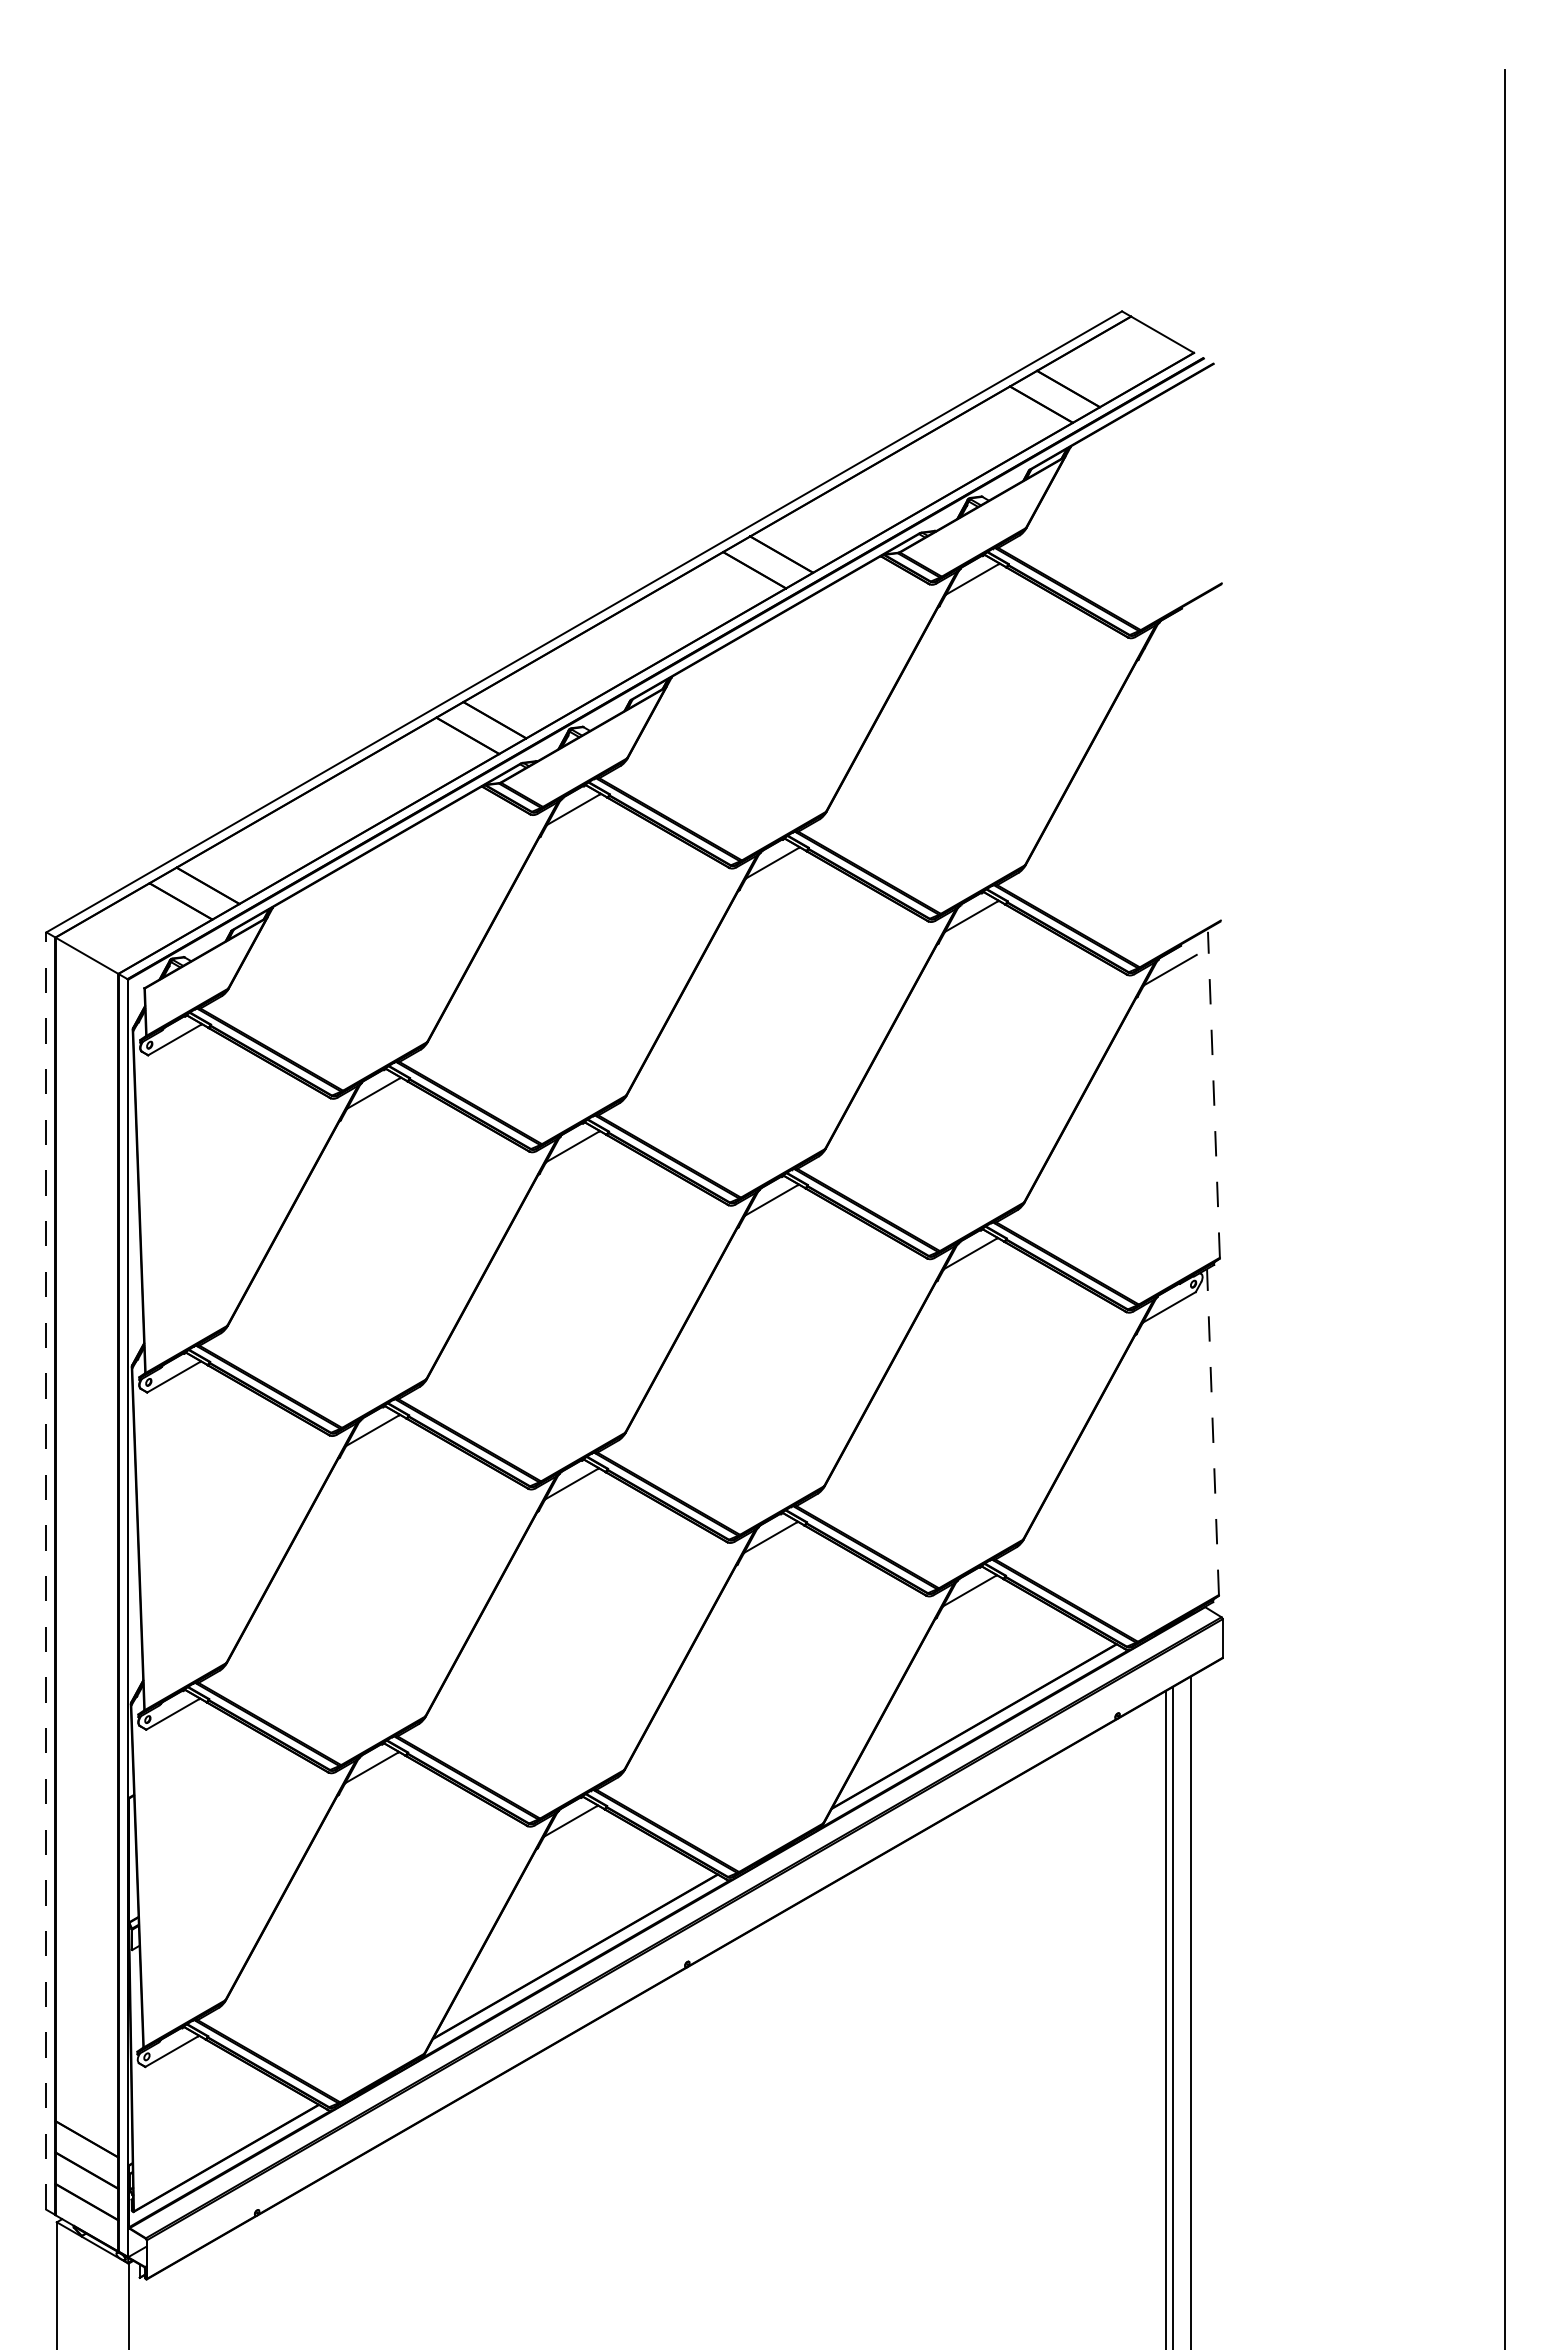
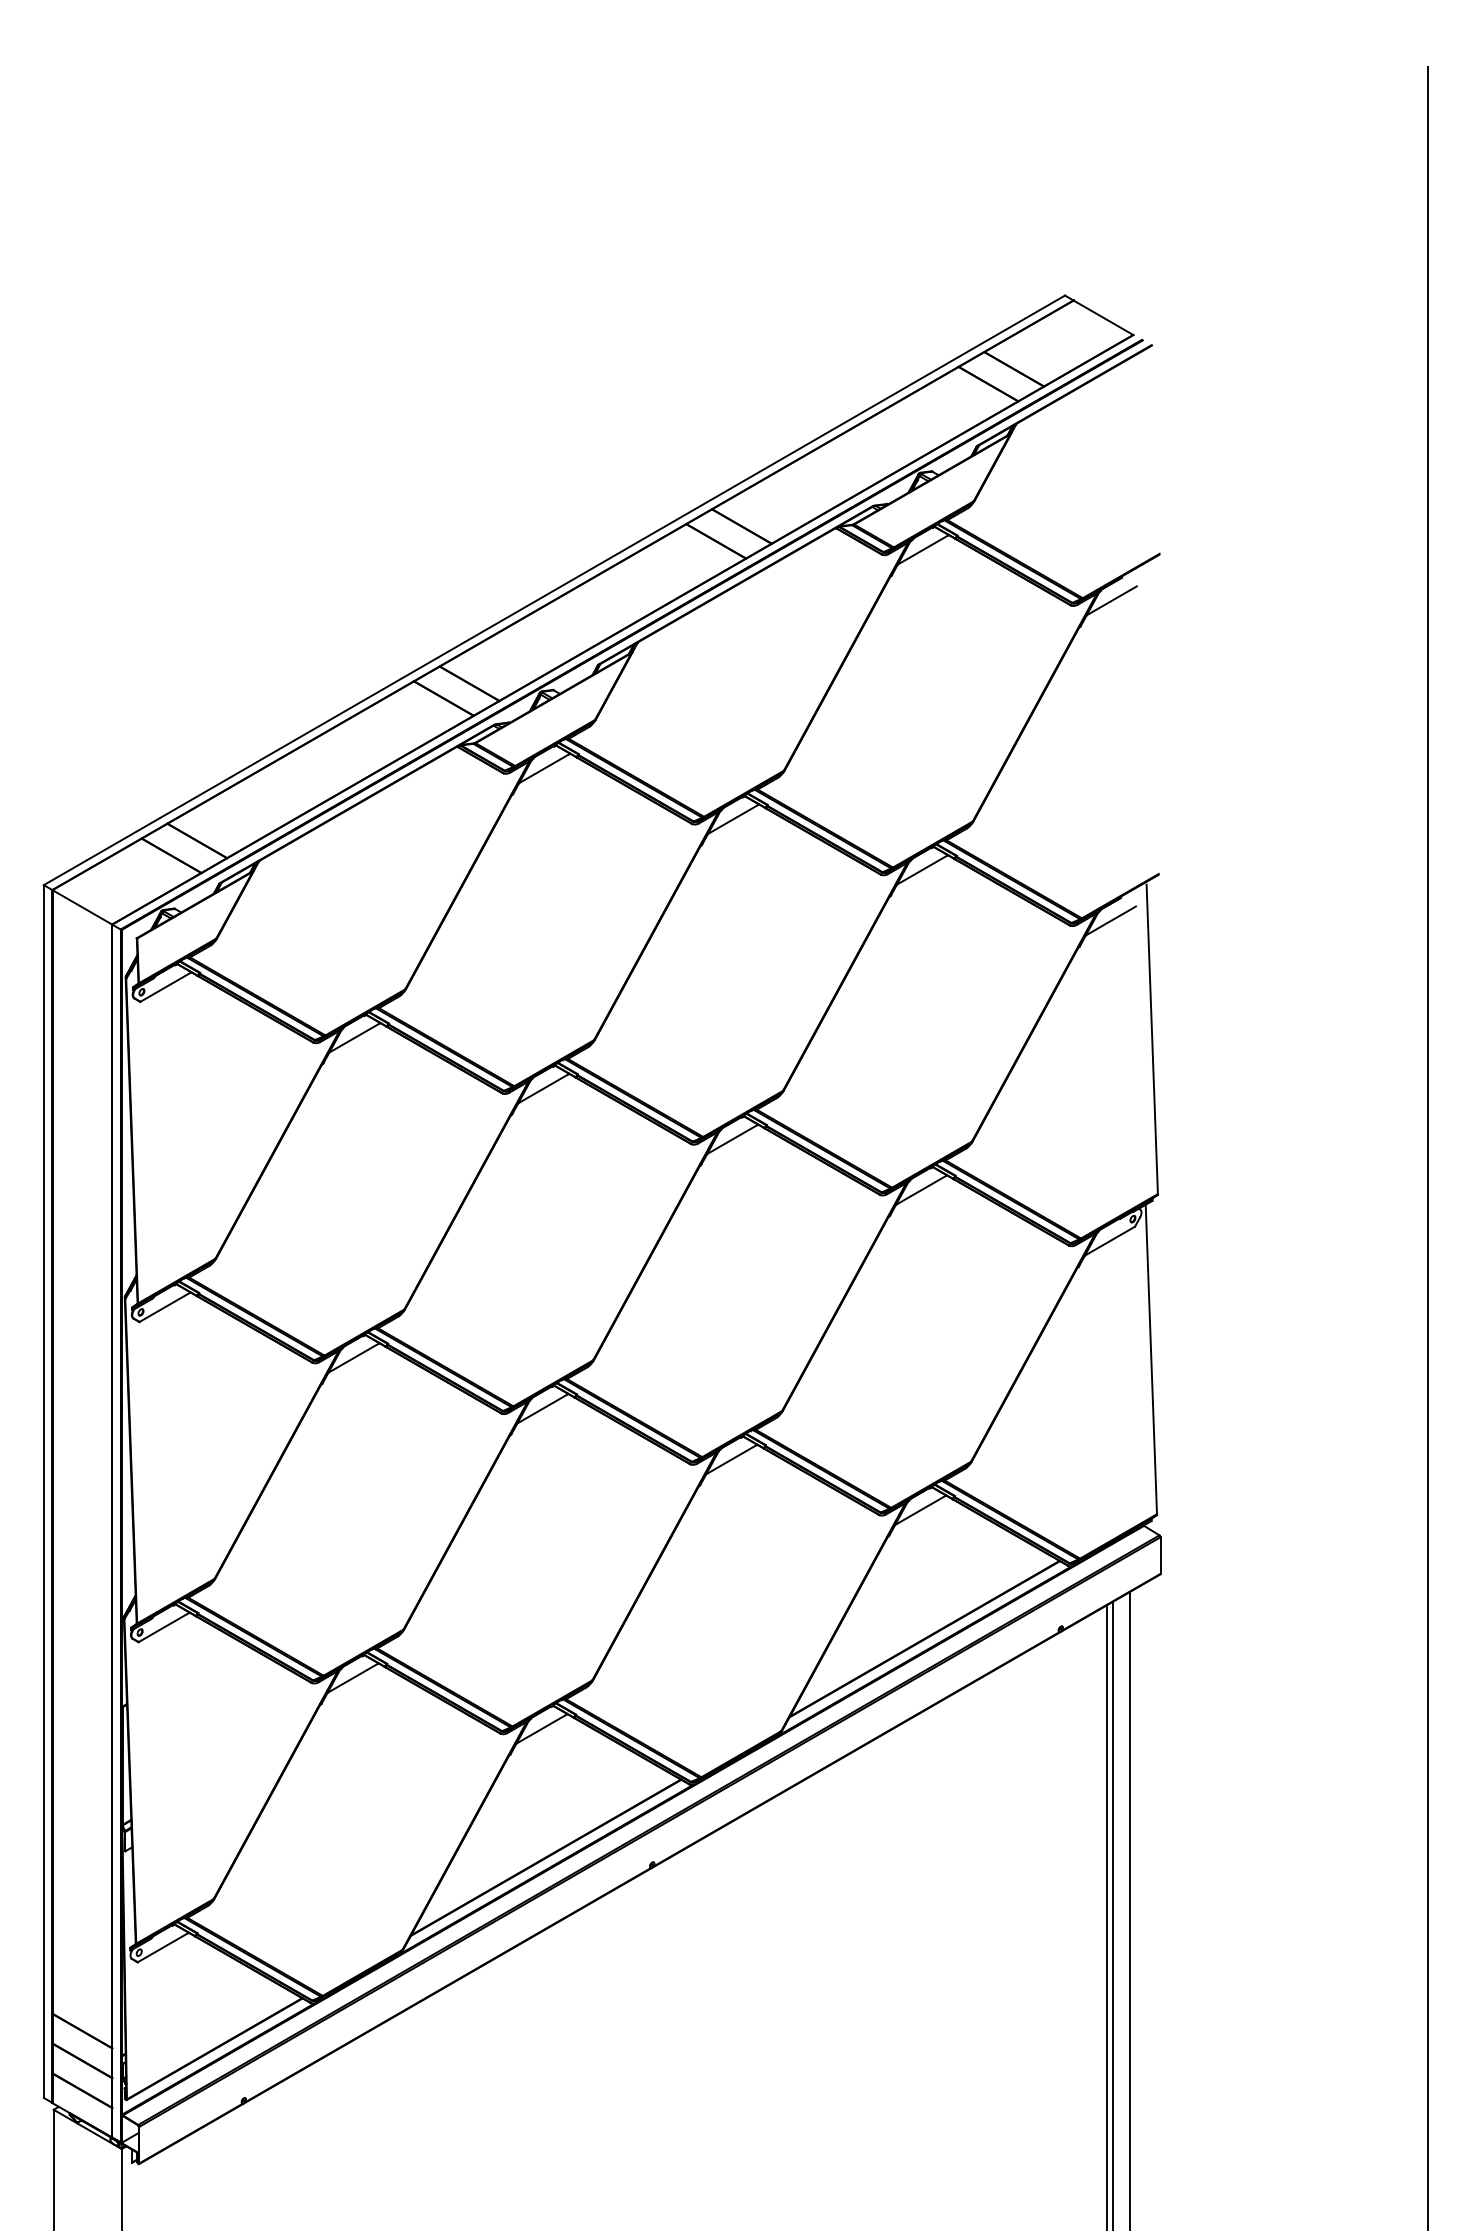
line: (1170, 632) -> (1111, 600), added
line: (1213, 1094) -> (1151, 1039), dashed -> solid
line: (1212, 1431) -> (1150, 1359), dashed -> solid
line: (46, 1571) -> (43, 1491), dashed -> solid

